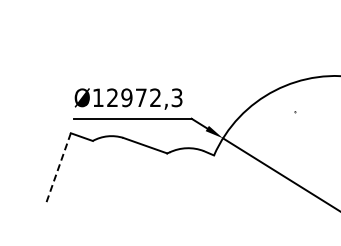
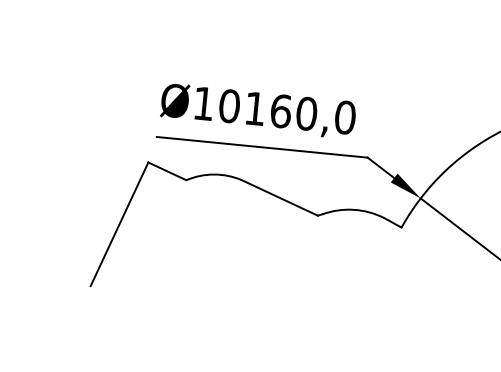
text: (144, 97) -> (286, 111), Ø12972,3 -> Ø10160,0
line: (58, 168) -> (119, 223), dashed -> solid

